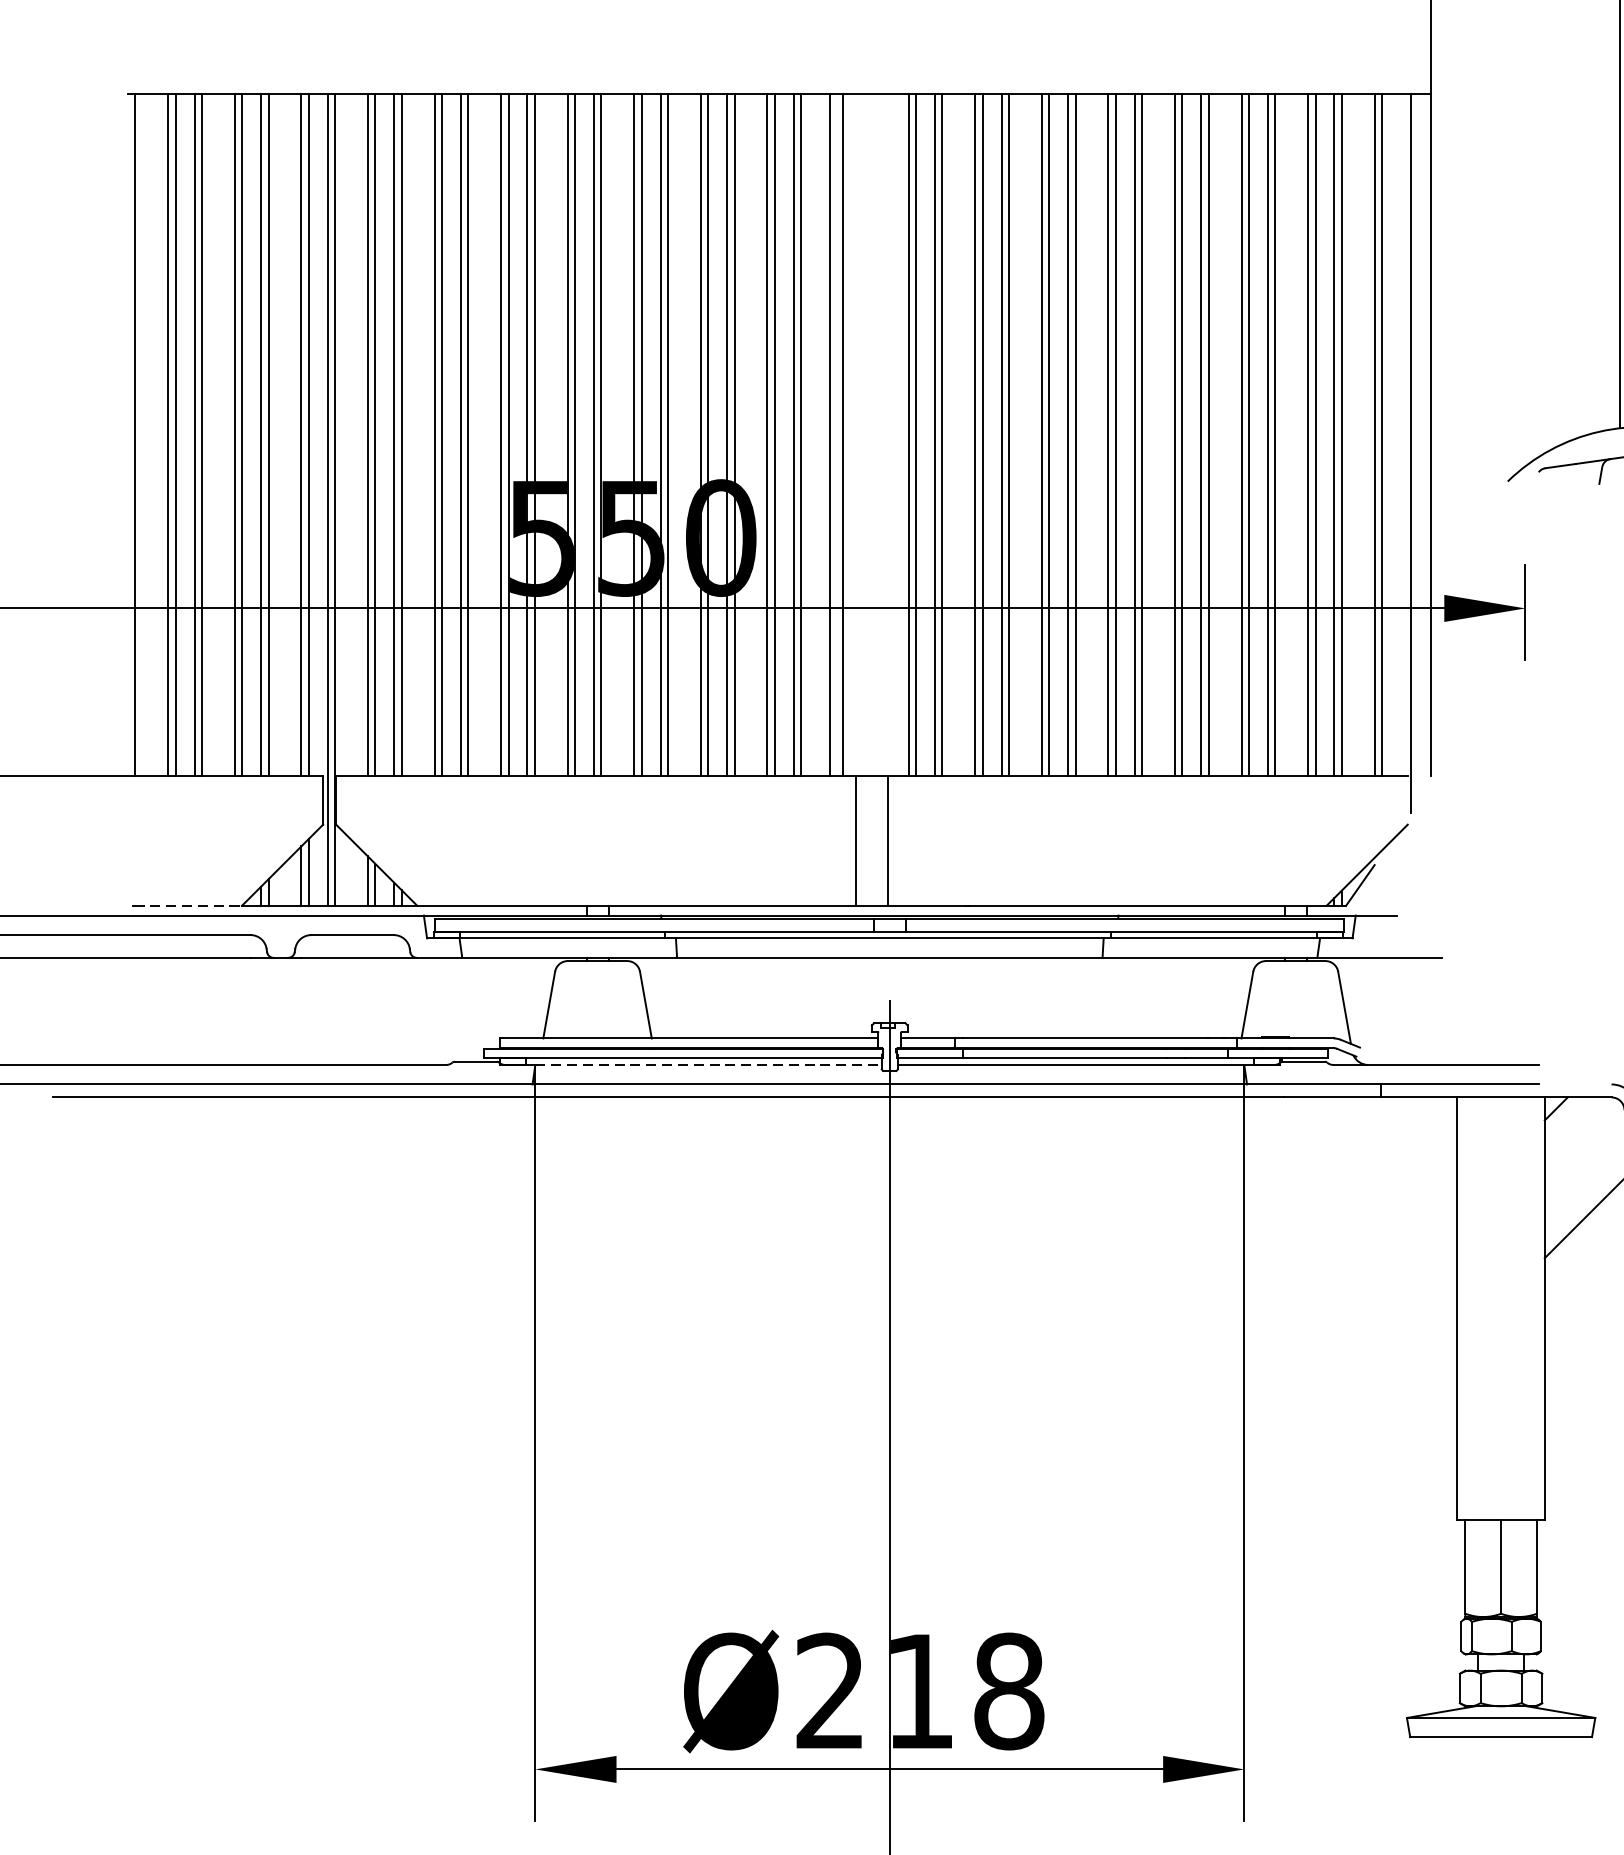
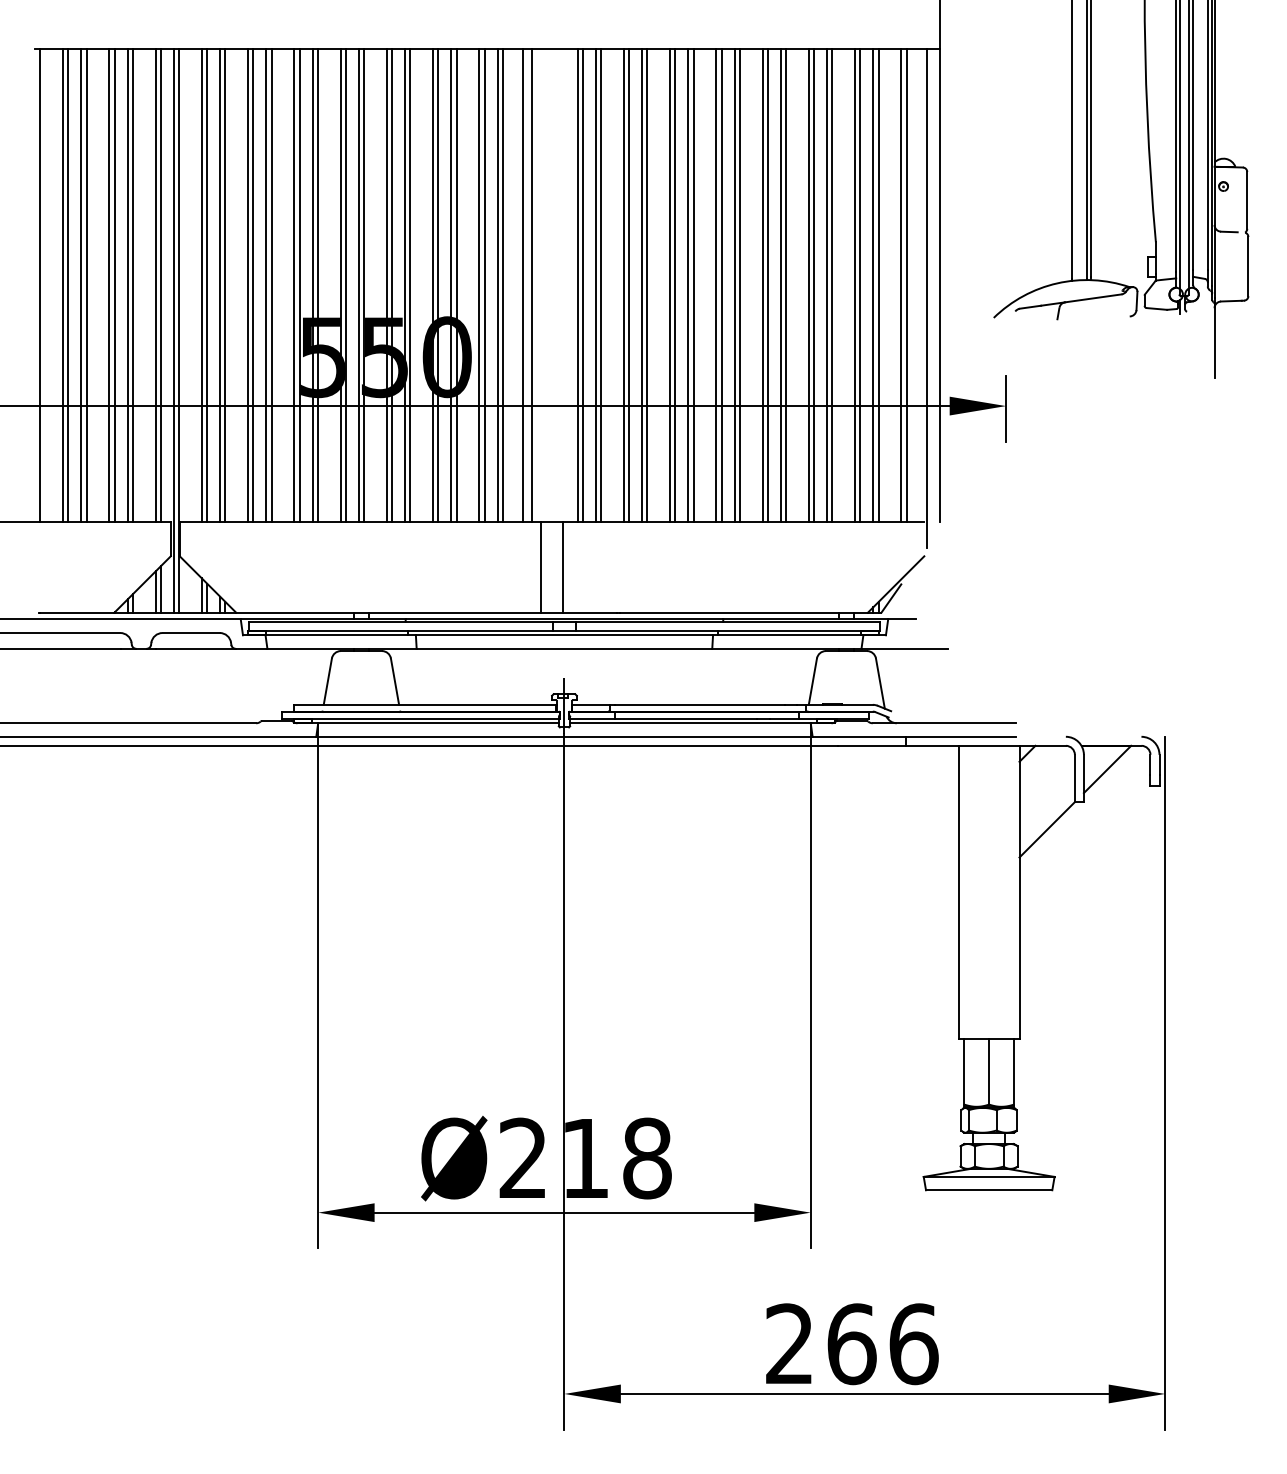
line: (188, 905) -> (77, 612), dashed -> solid
line: (709, 1065) -> (439, 723), dashed -> solid

